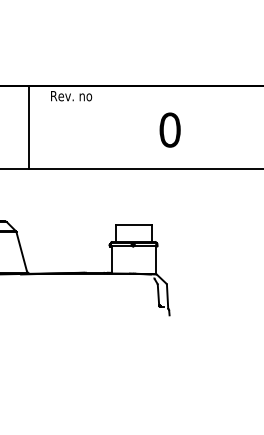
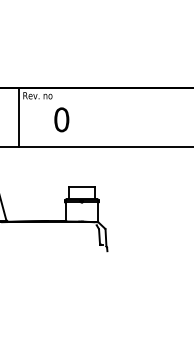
line: (28, 126) -> (18, 117), moved
text: (169, 129) -> (61, 119), moved

